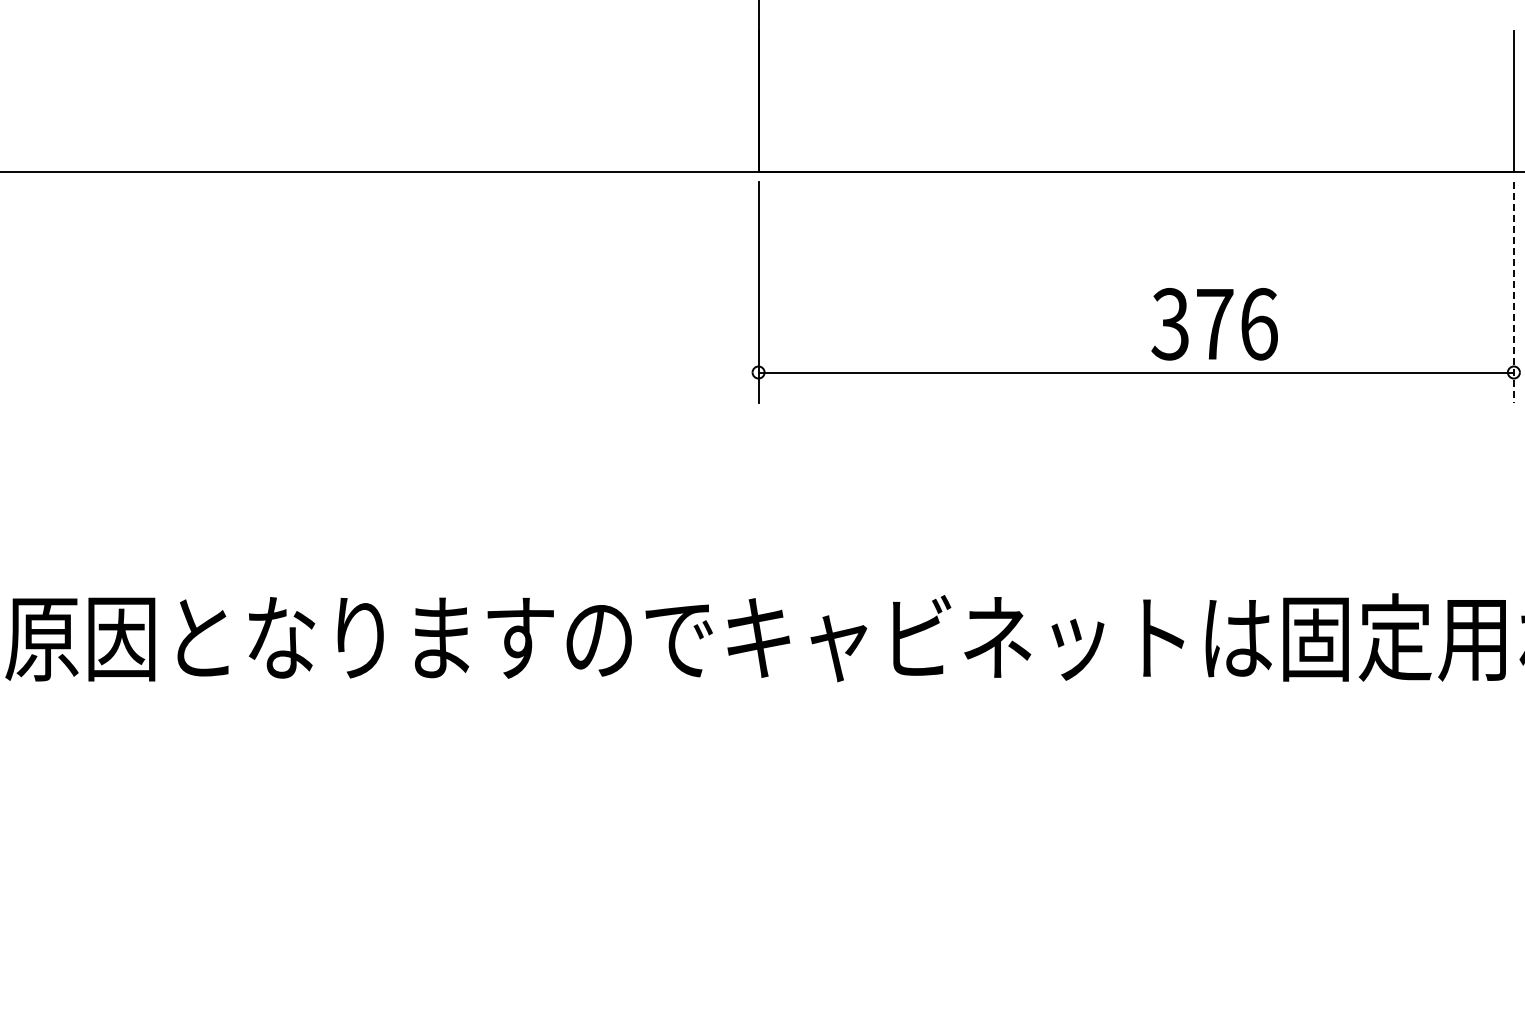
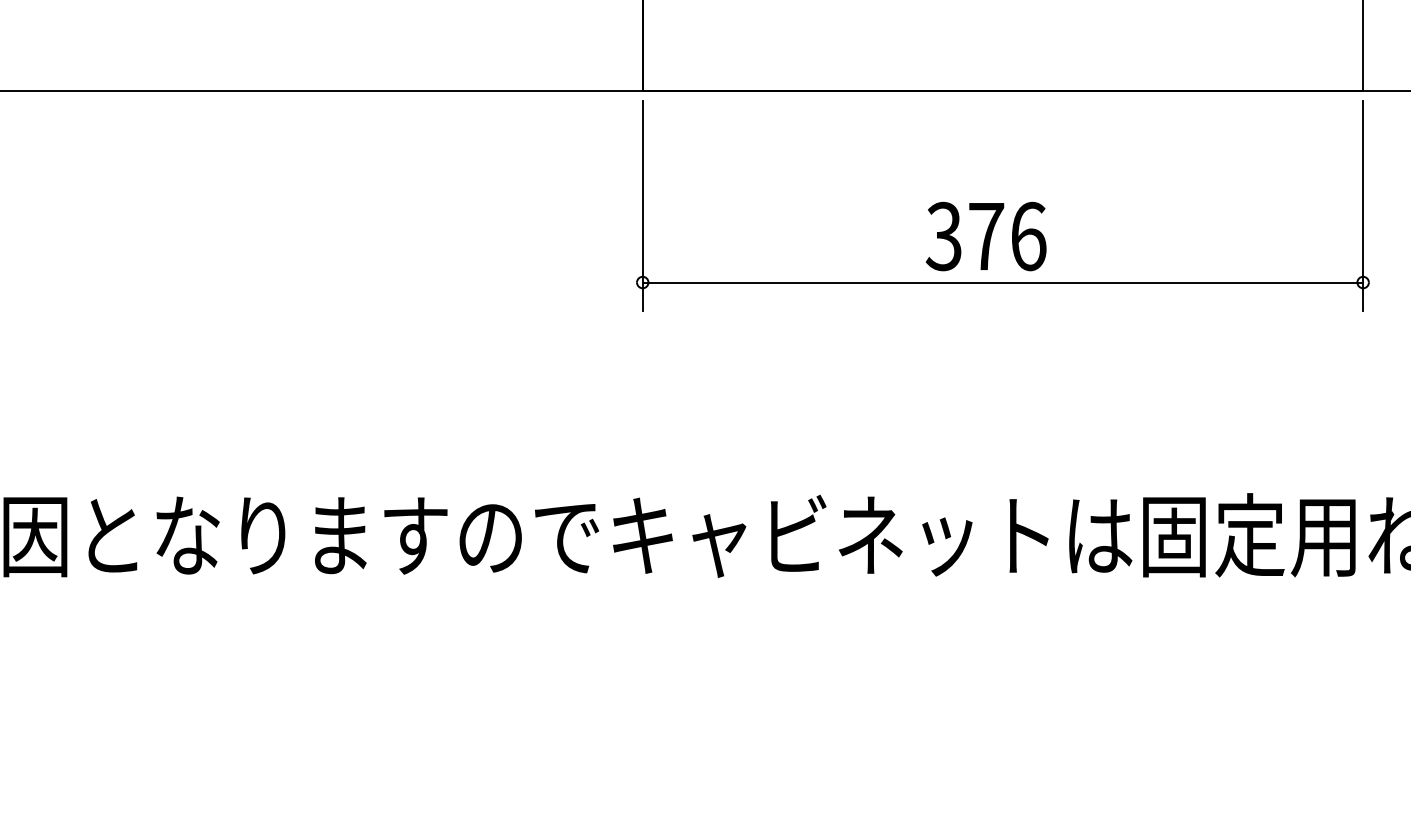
line: (1513, 292) -> (1362, 206), dashed -> solid
text: (1214, 324) -> (986, 236), moved

